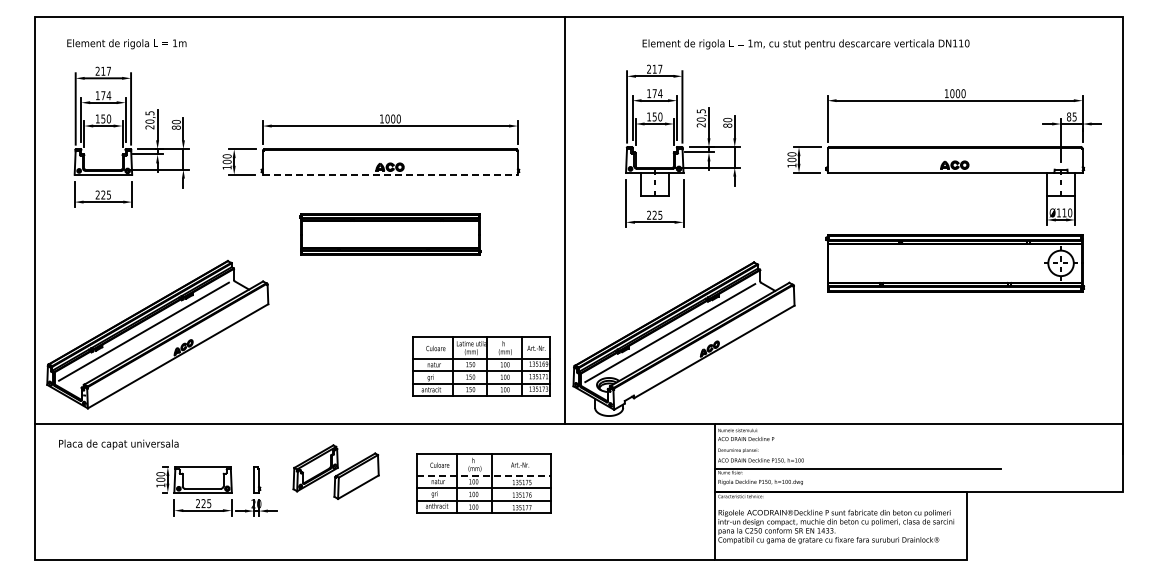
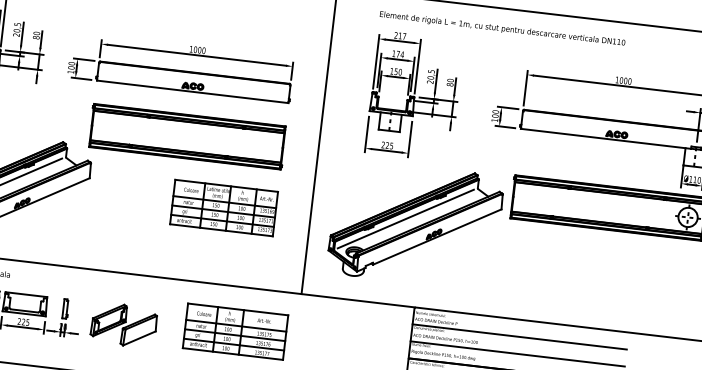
text: (805, 44) -> (502, 29), moved
line: (390, 174) -> (192, 91), dashed -> solid
part: (390, 234) -> (187, 136), size x1.43
part: (683, 338) -> (415, 224), moved
part: (481, 366) -> (224, 207), moved
line: (857, 446) -> (519, 336), added
part: (335, 471) -> (123, 324), moved
line: (483, 475) -> (236, 325), dashed -> solid

